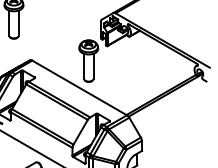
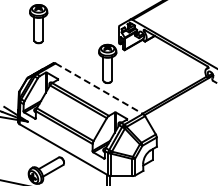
line: (79, 87) -> (99, 88), solid -> dashed

